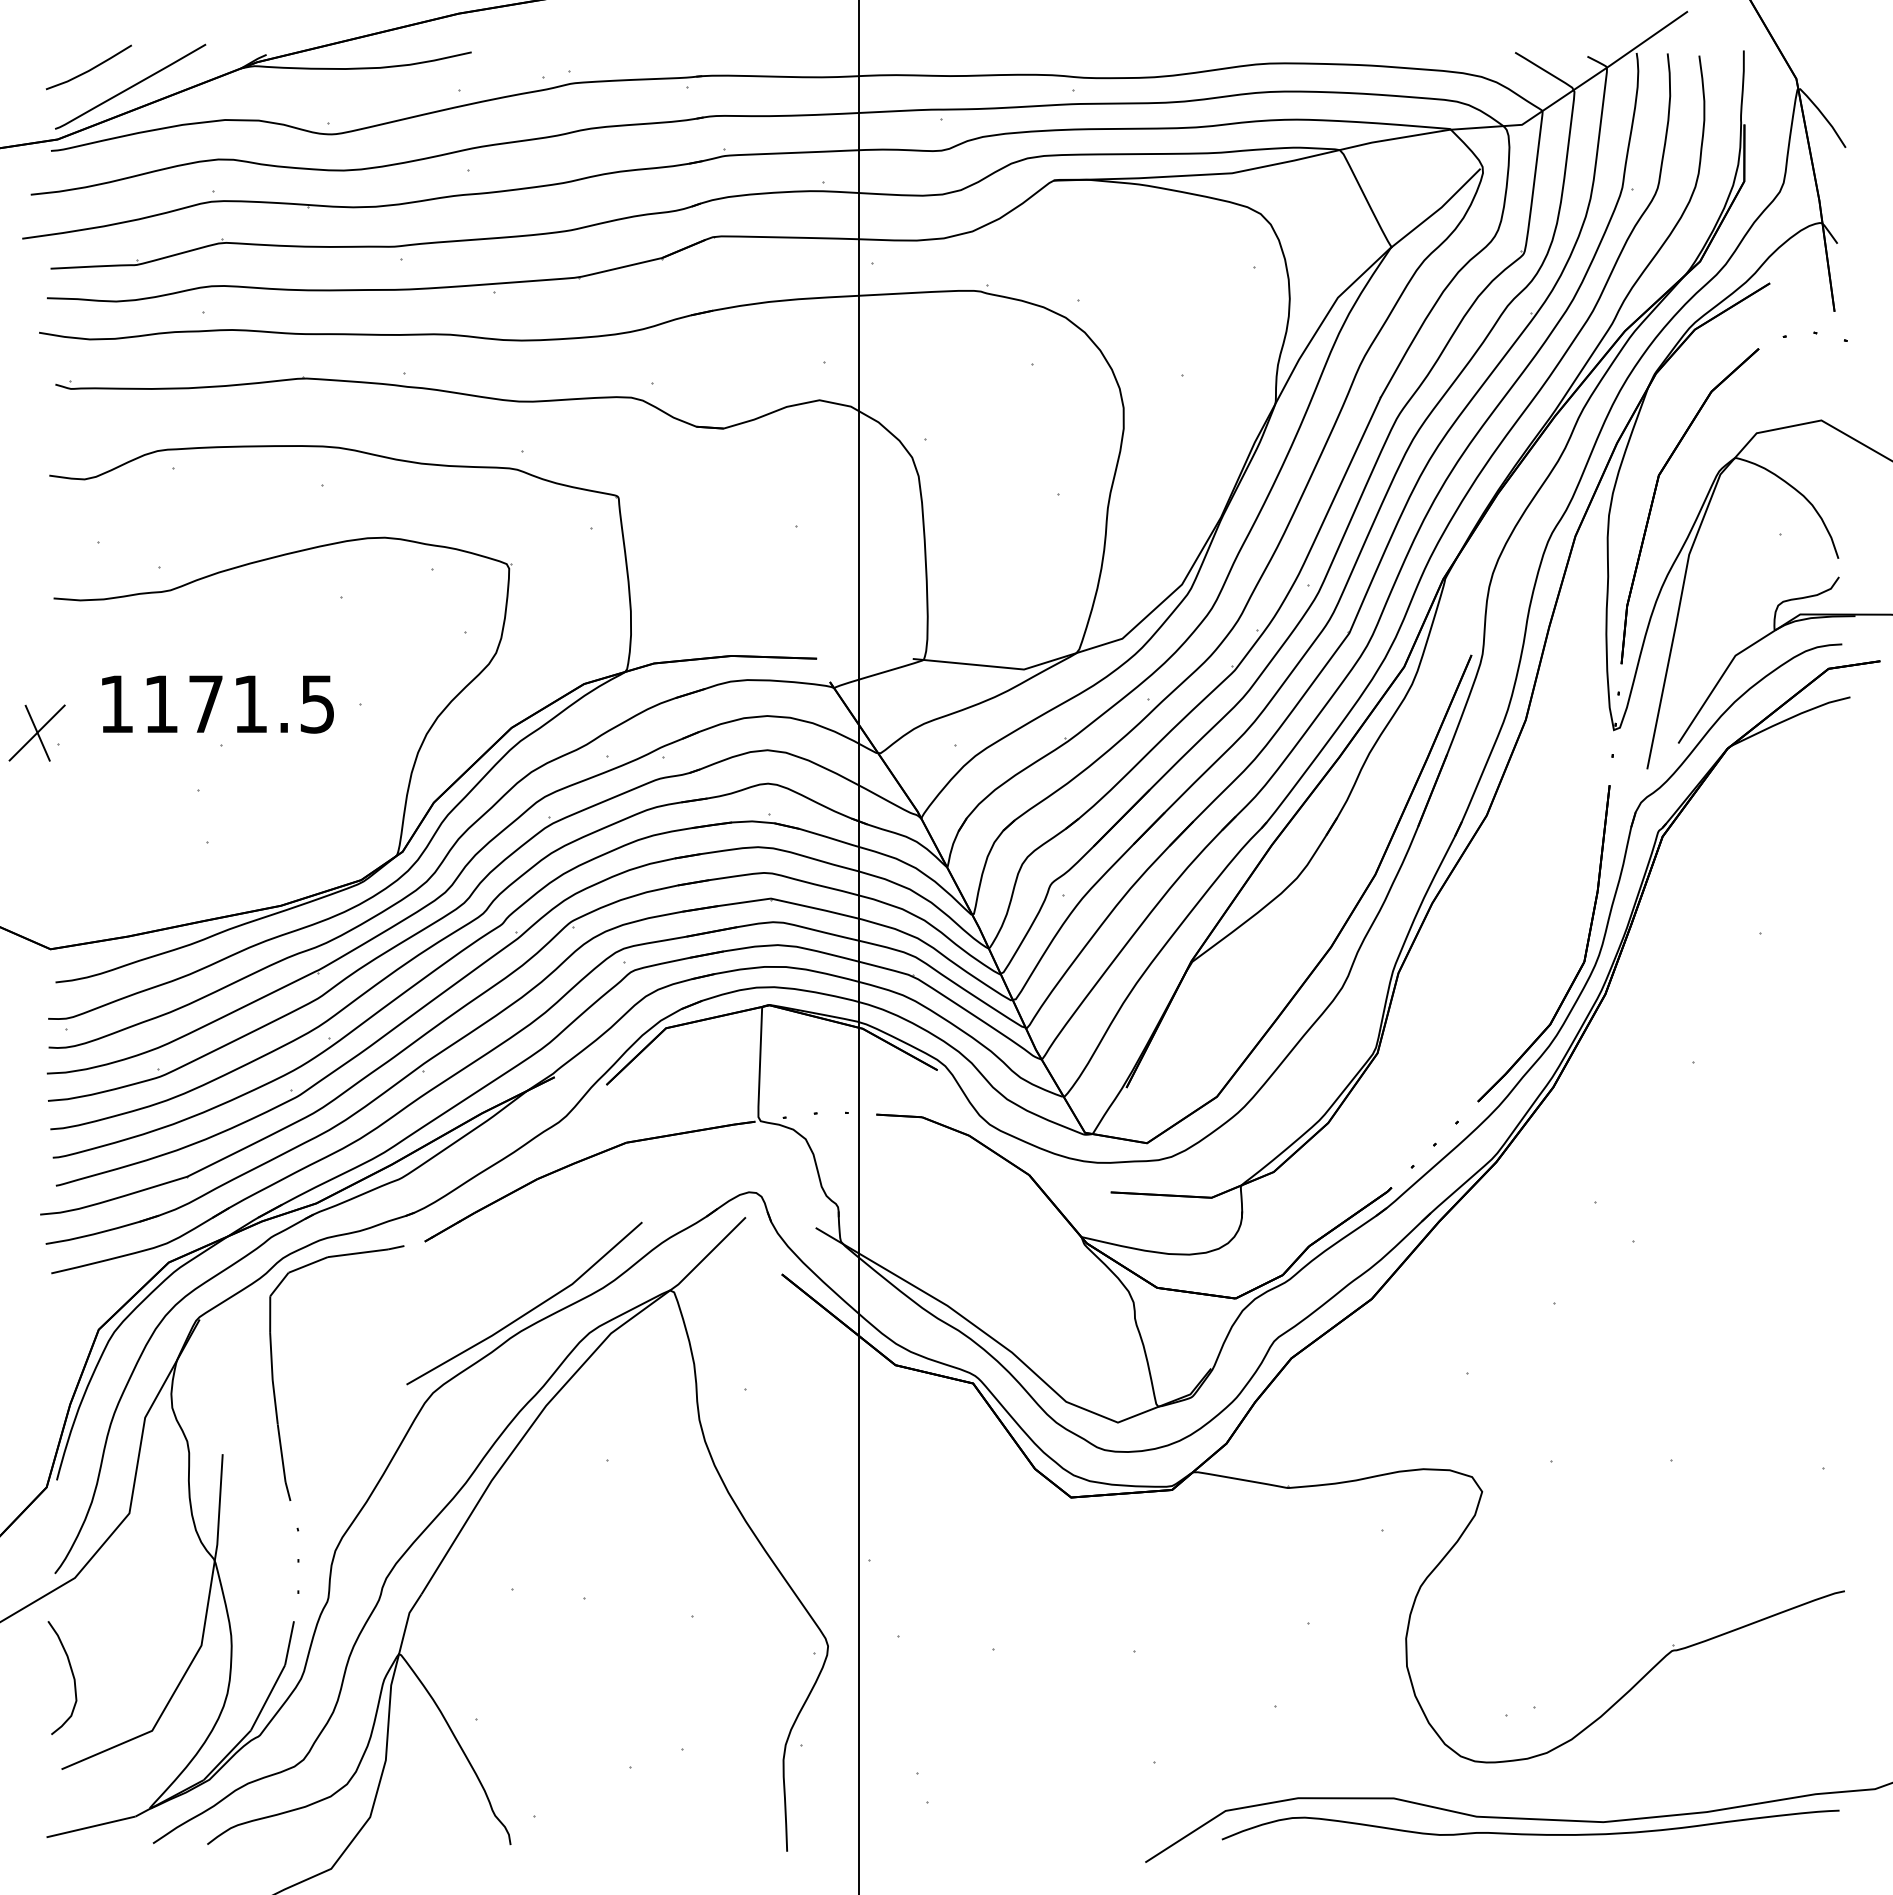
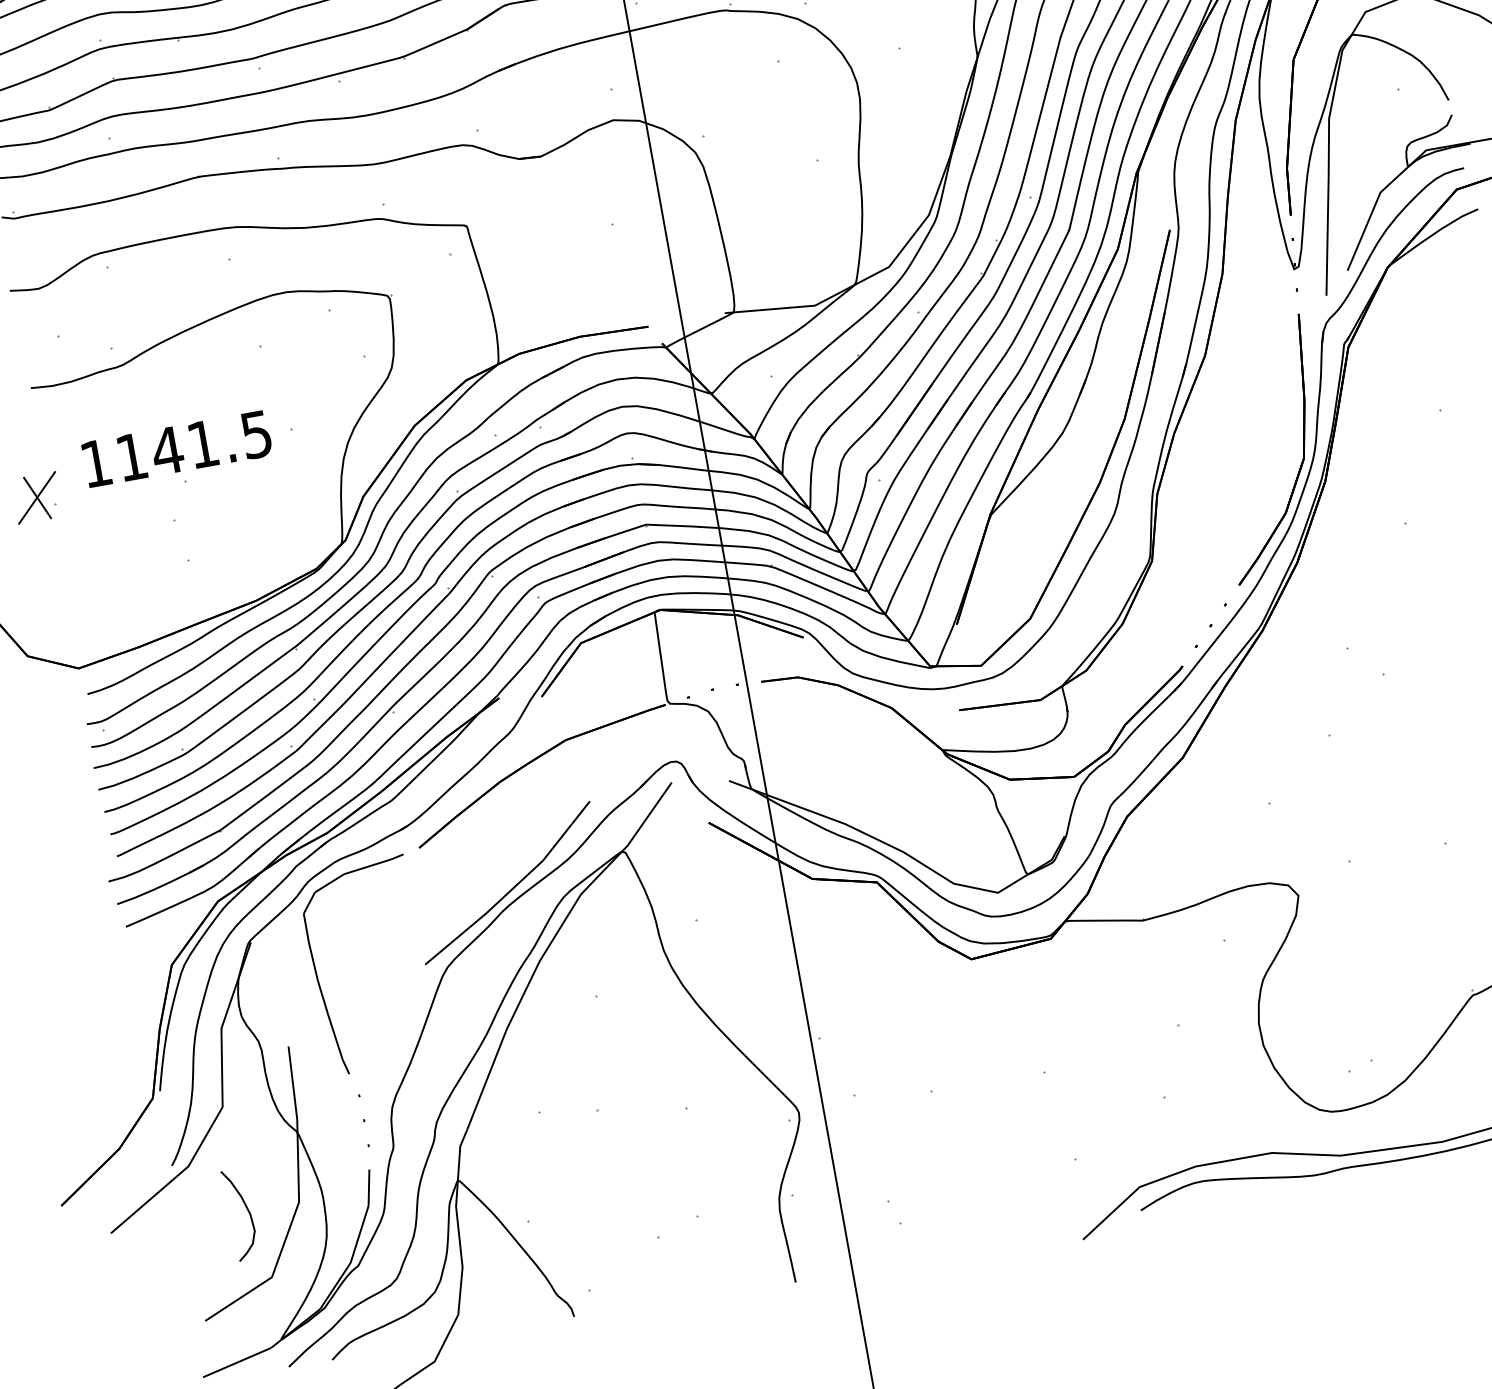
text: (205, 703) -> (167, 450), 1171.5 -> 1141.5
curve: (71, 1673) -> (246, 1209), moved

